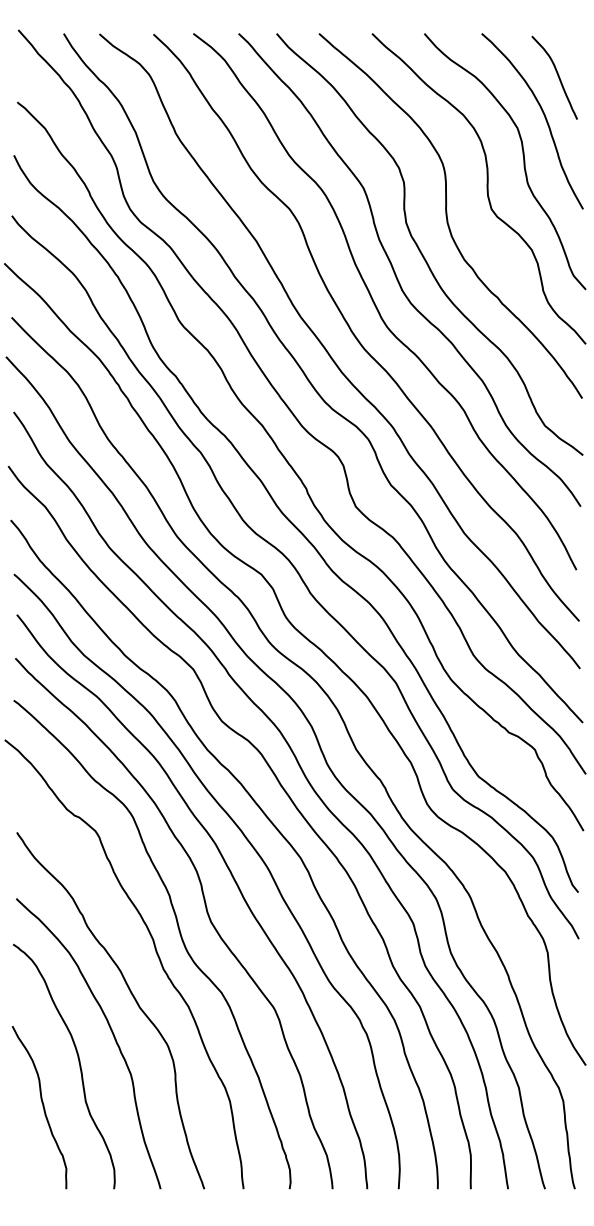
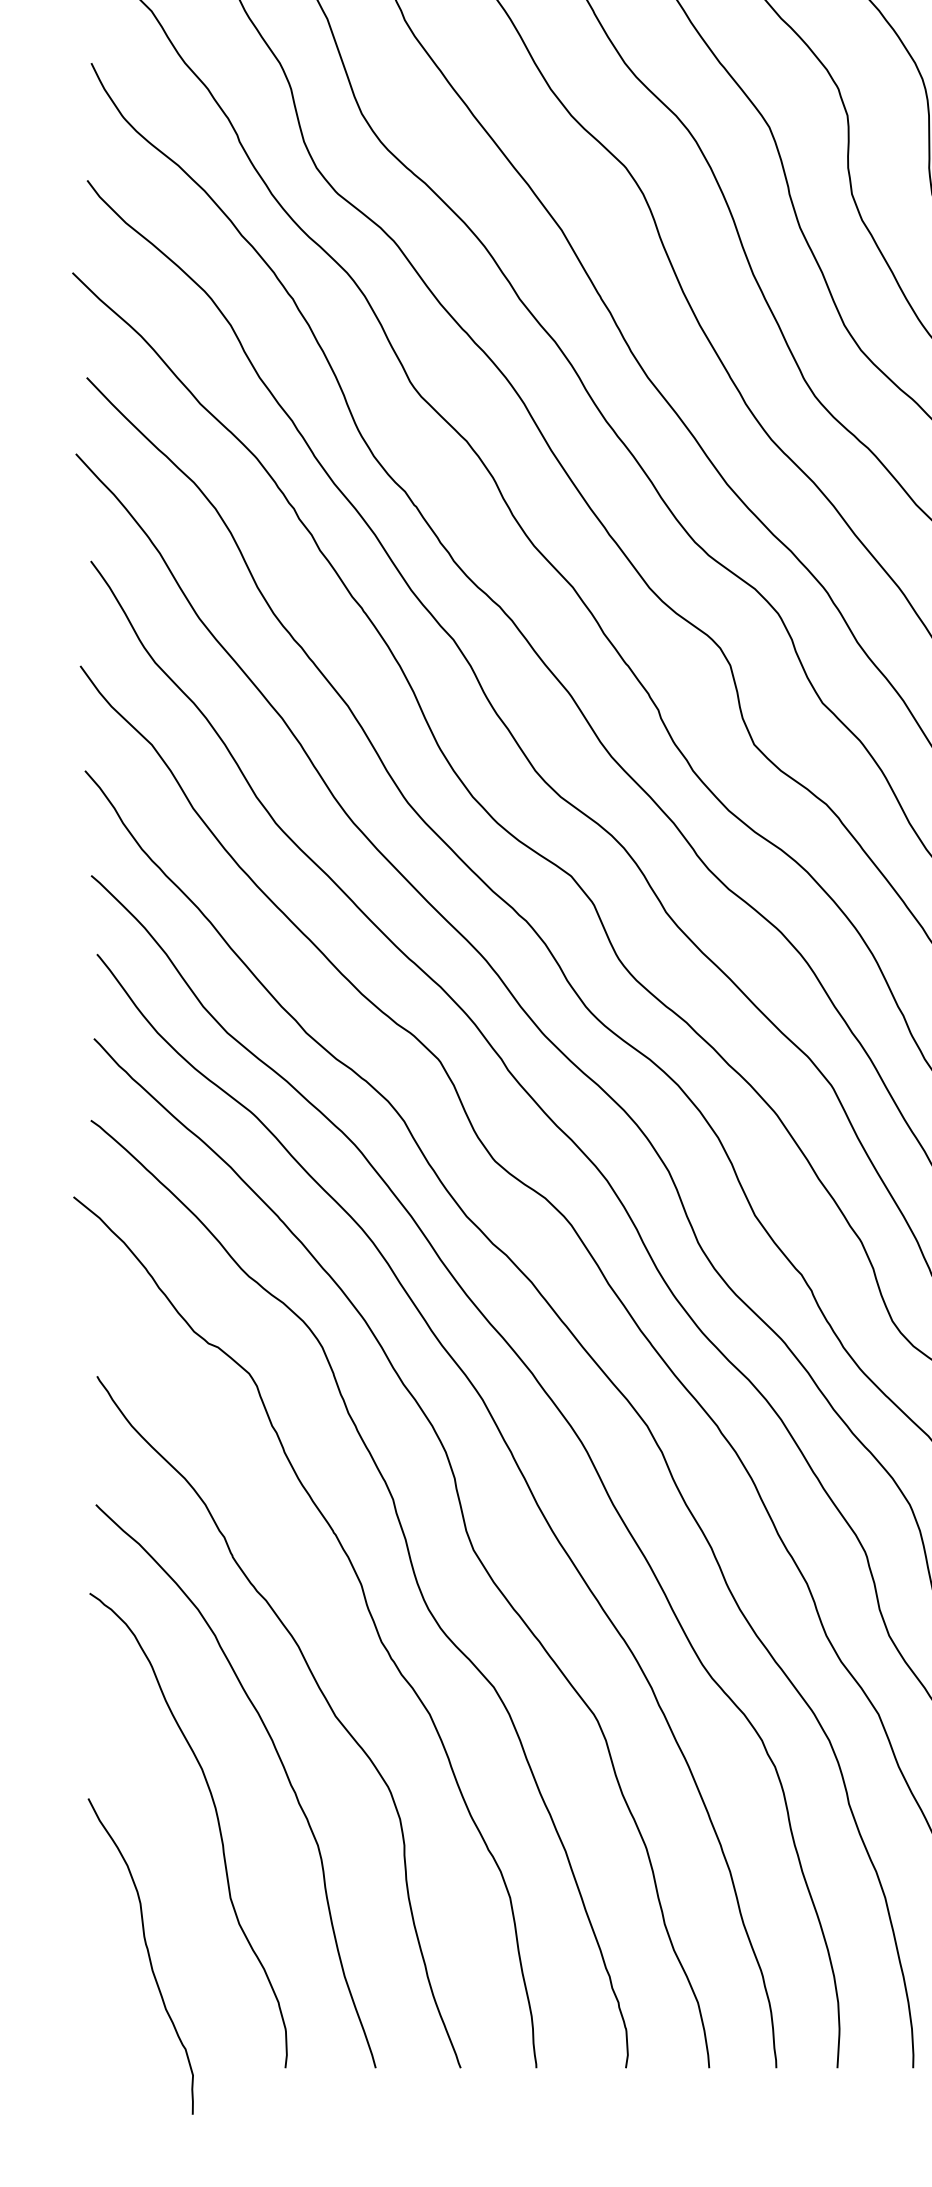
curve: (42, 1106) -> (146, 1954), moved

